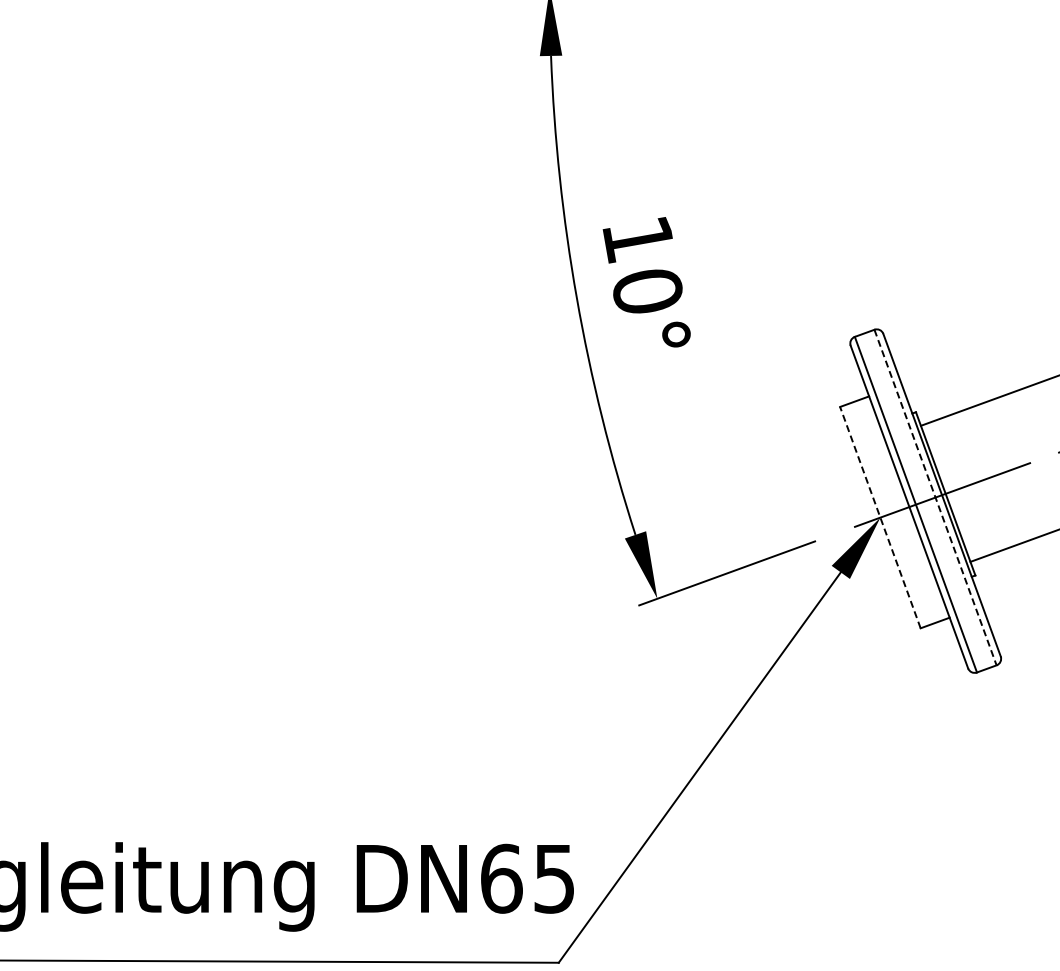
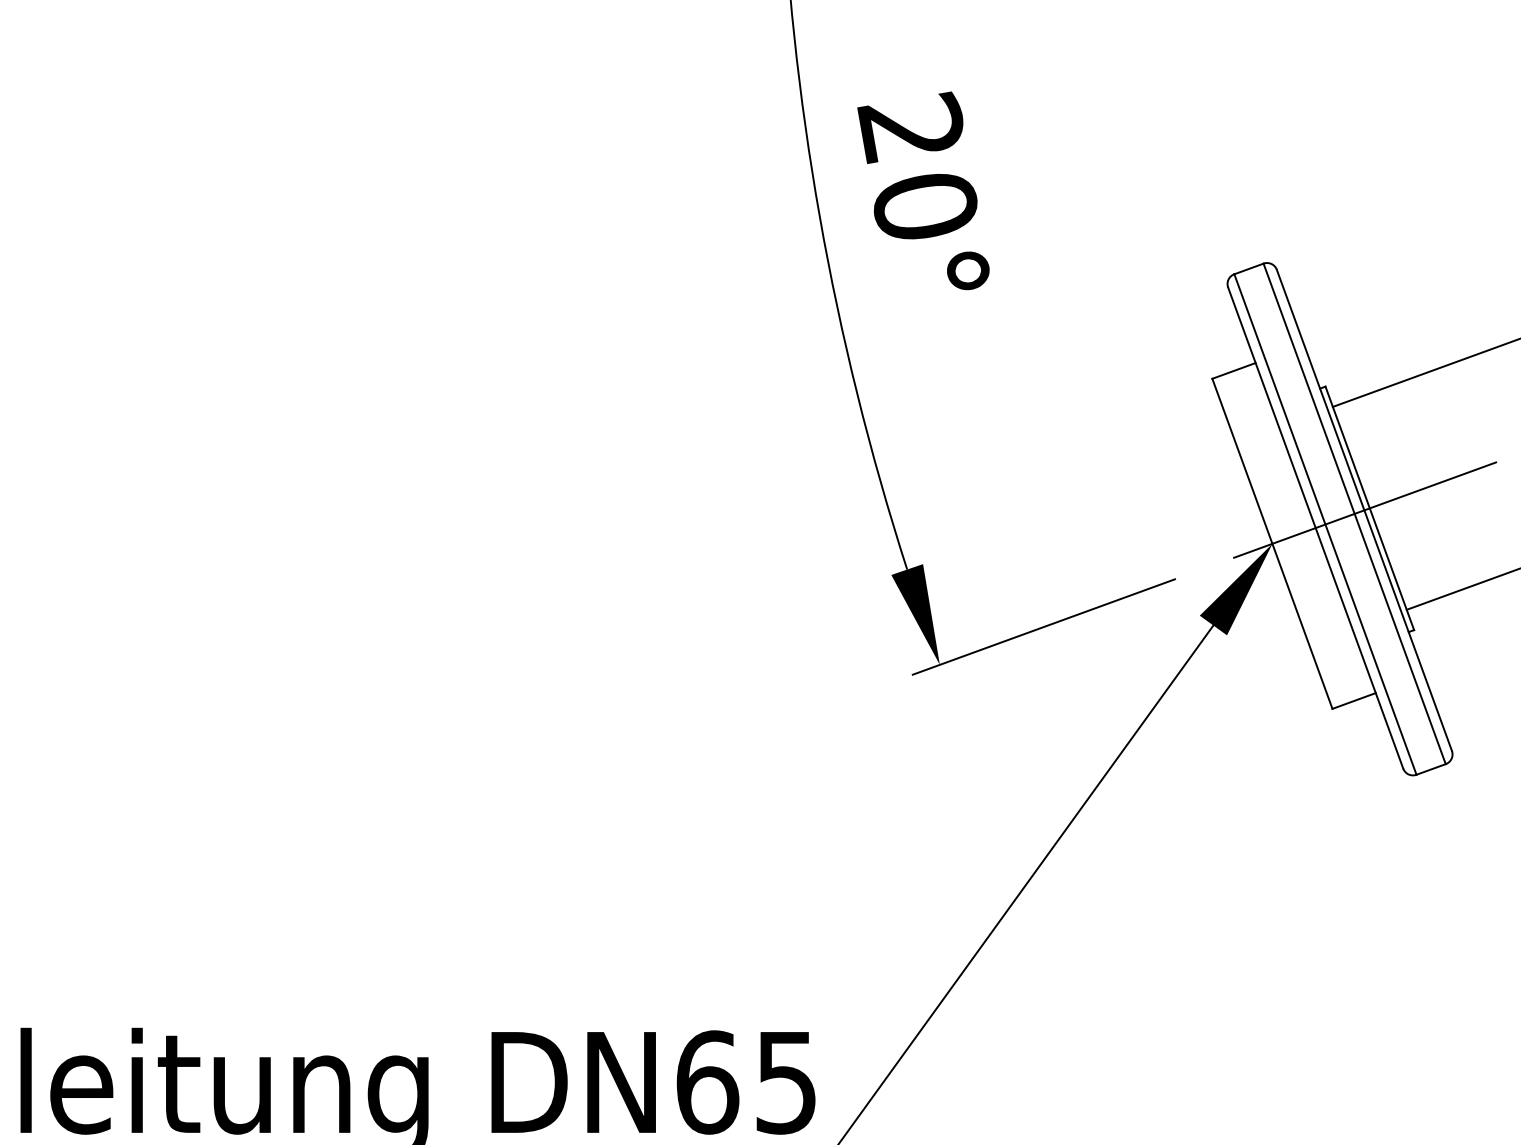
text: (637, 238) -> (910, 127), 10° -> 20°
line: (935, 497) -> (1354, 513), dashed -> solid
line: (880, 517) -> (1272, 543), dashed -> solid

